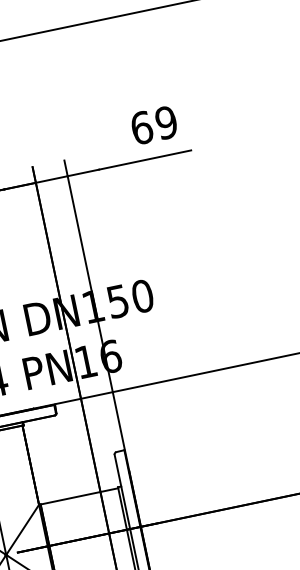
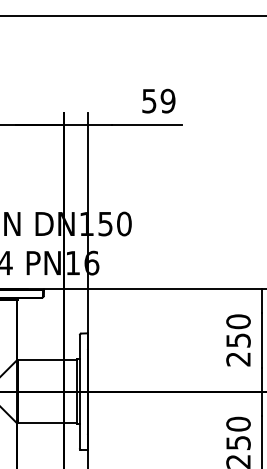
text: (141, 127) -> (149, 100), 69 -> 59

